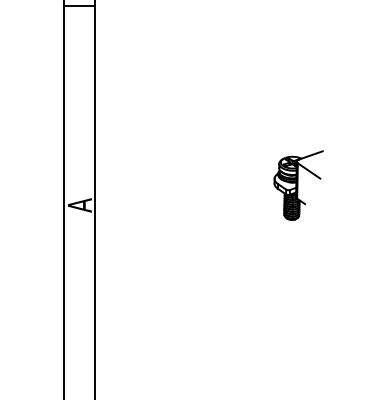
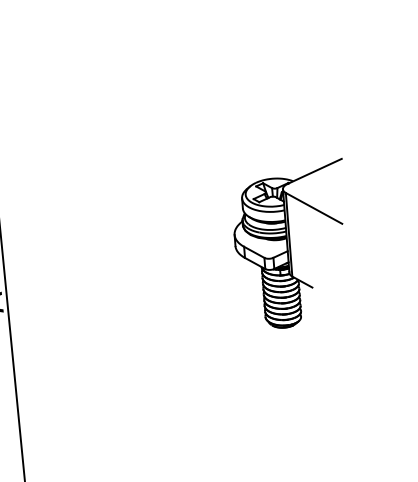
part: (298, 185) -> (292, 245), size x1.67

